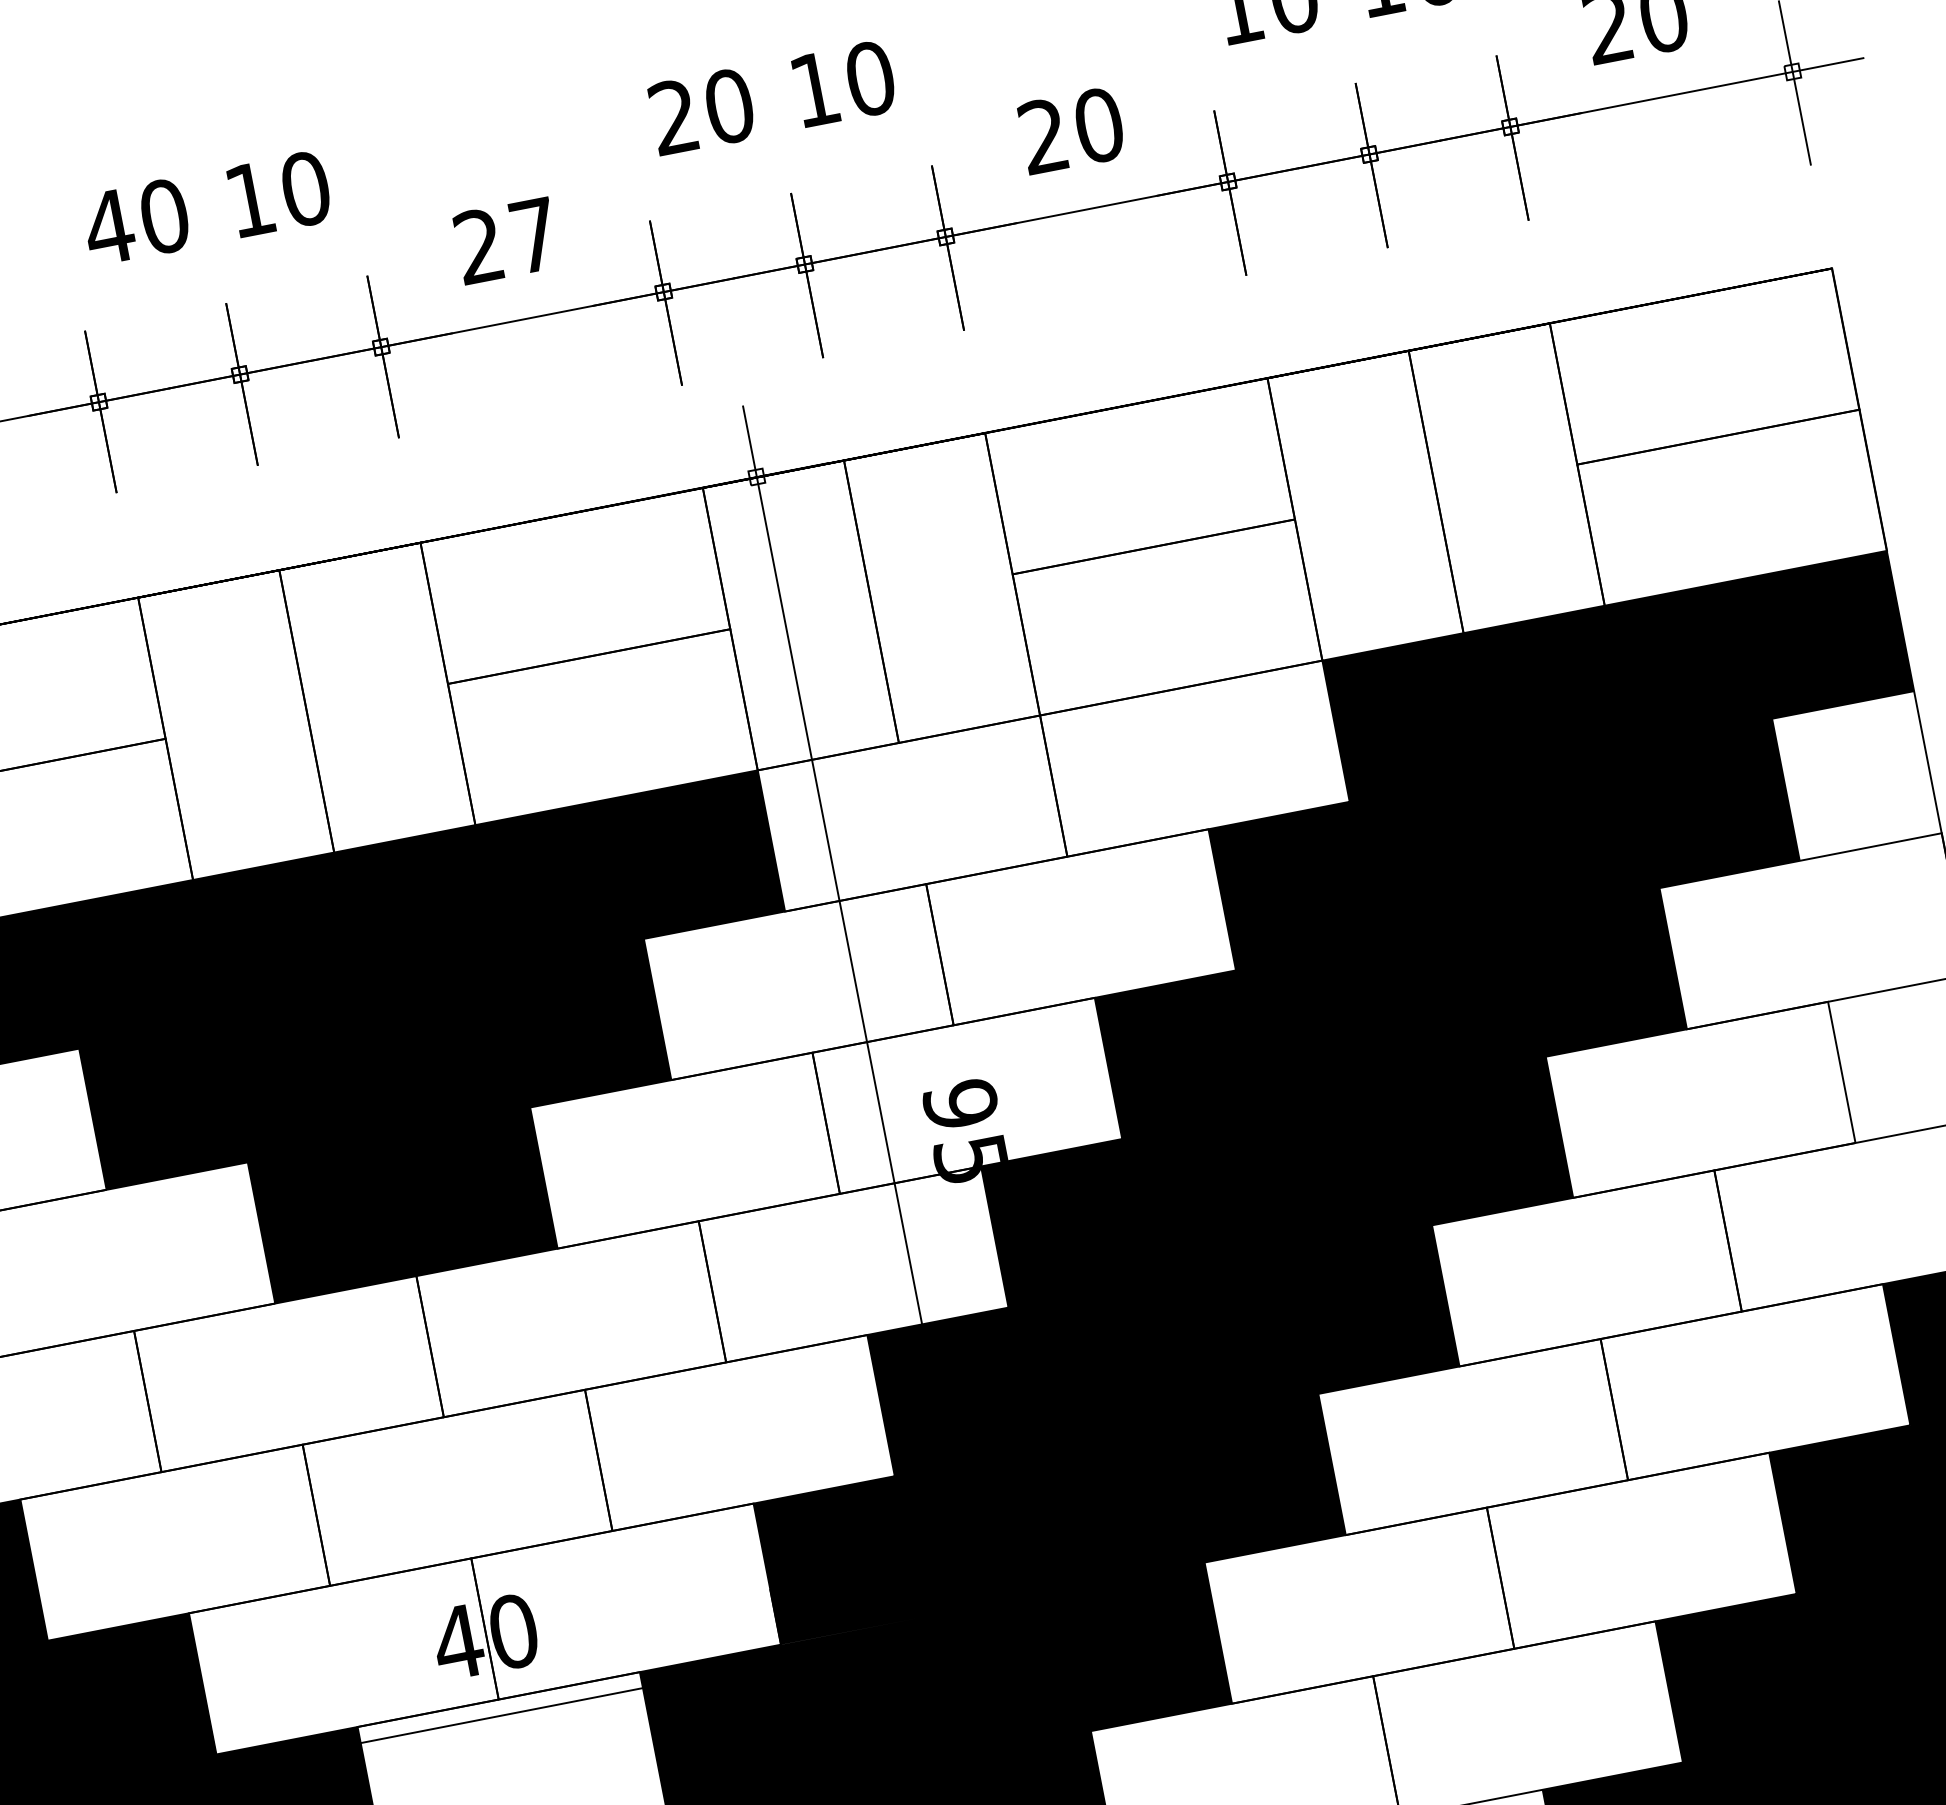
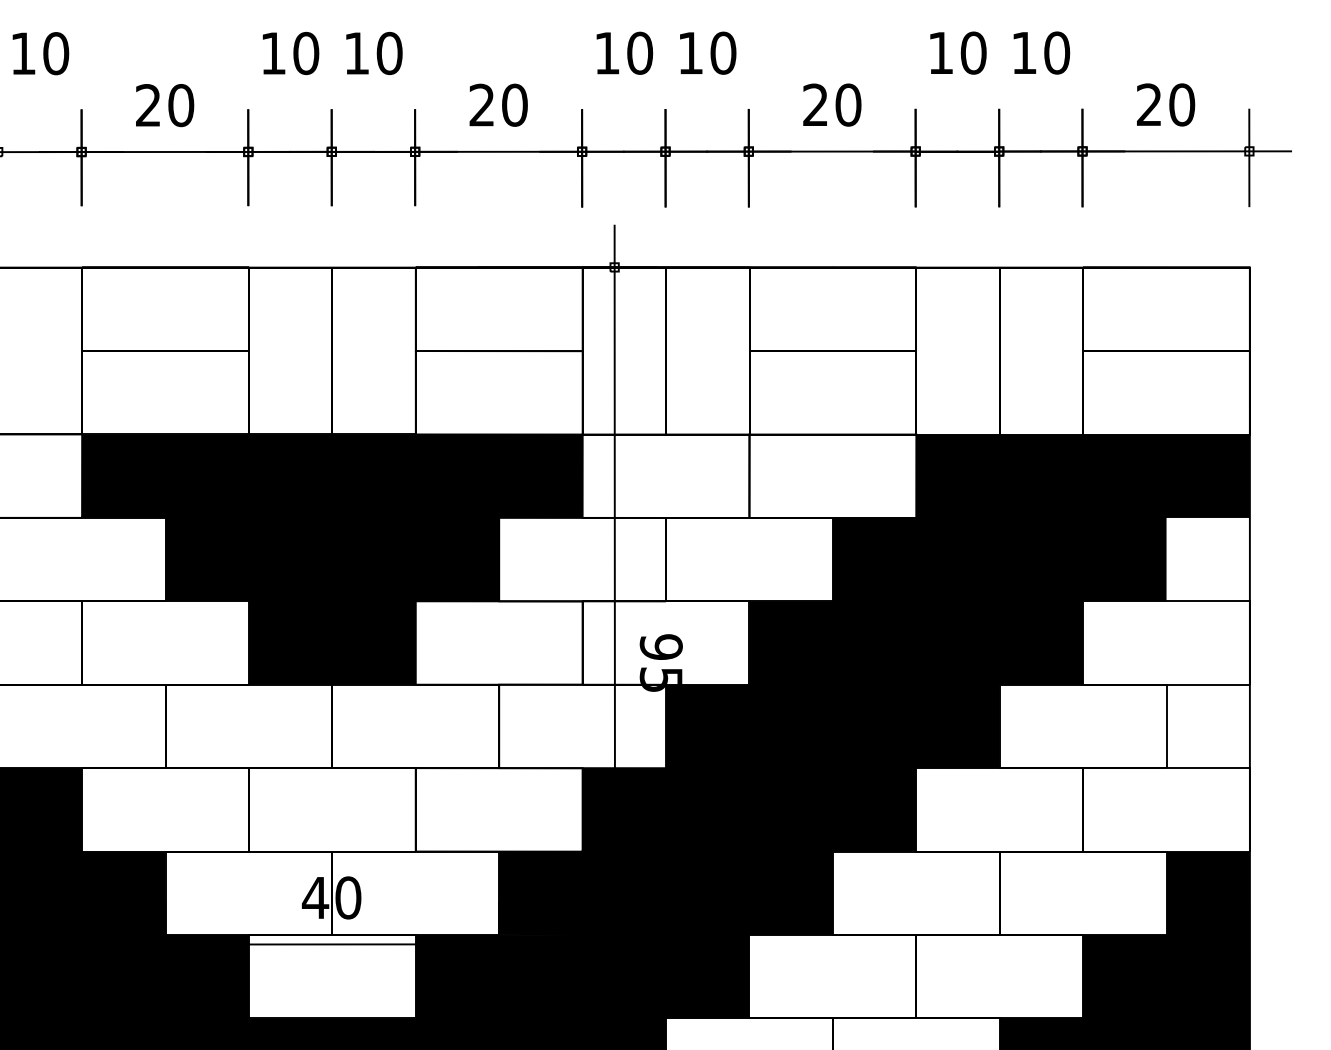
text: (672, 116) -> (606, 52), 20 -> 10
text: (109, 227) -> (273, 53), 40 -> 10
text: (533, 234) -> (514, 104), 27 -> 20

